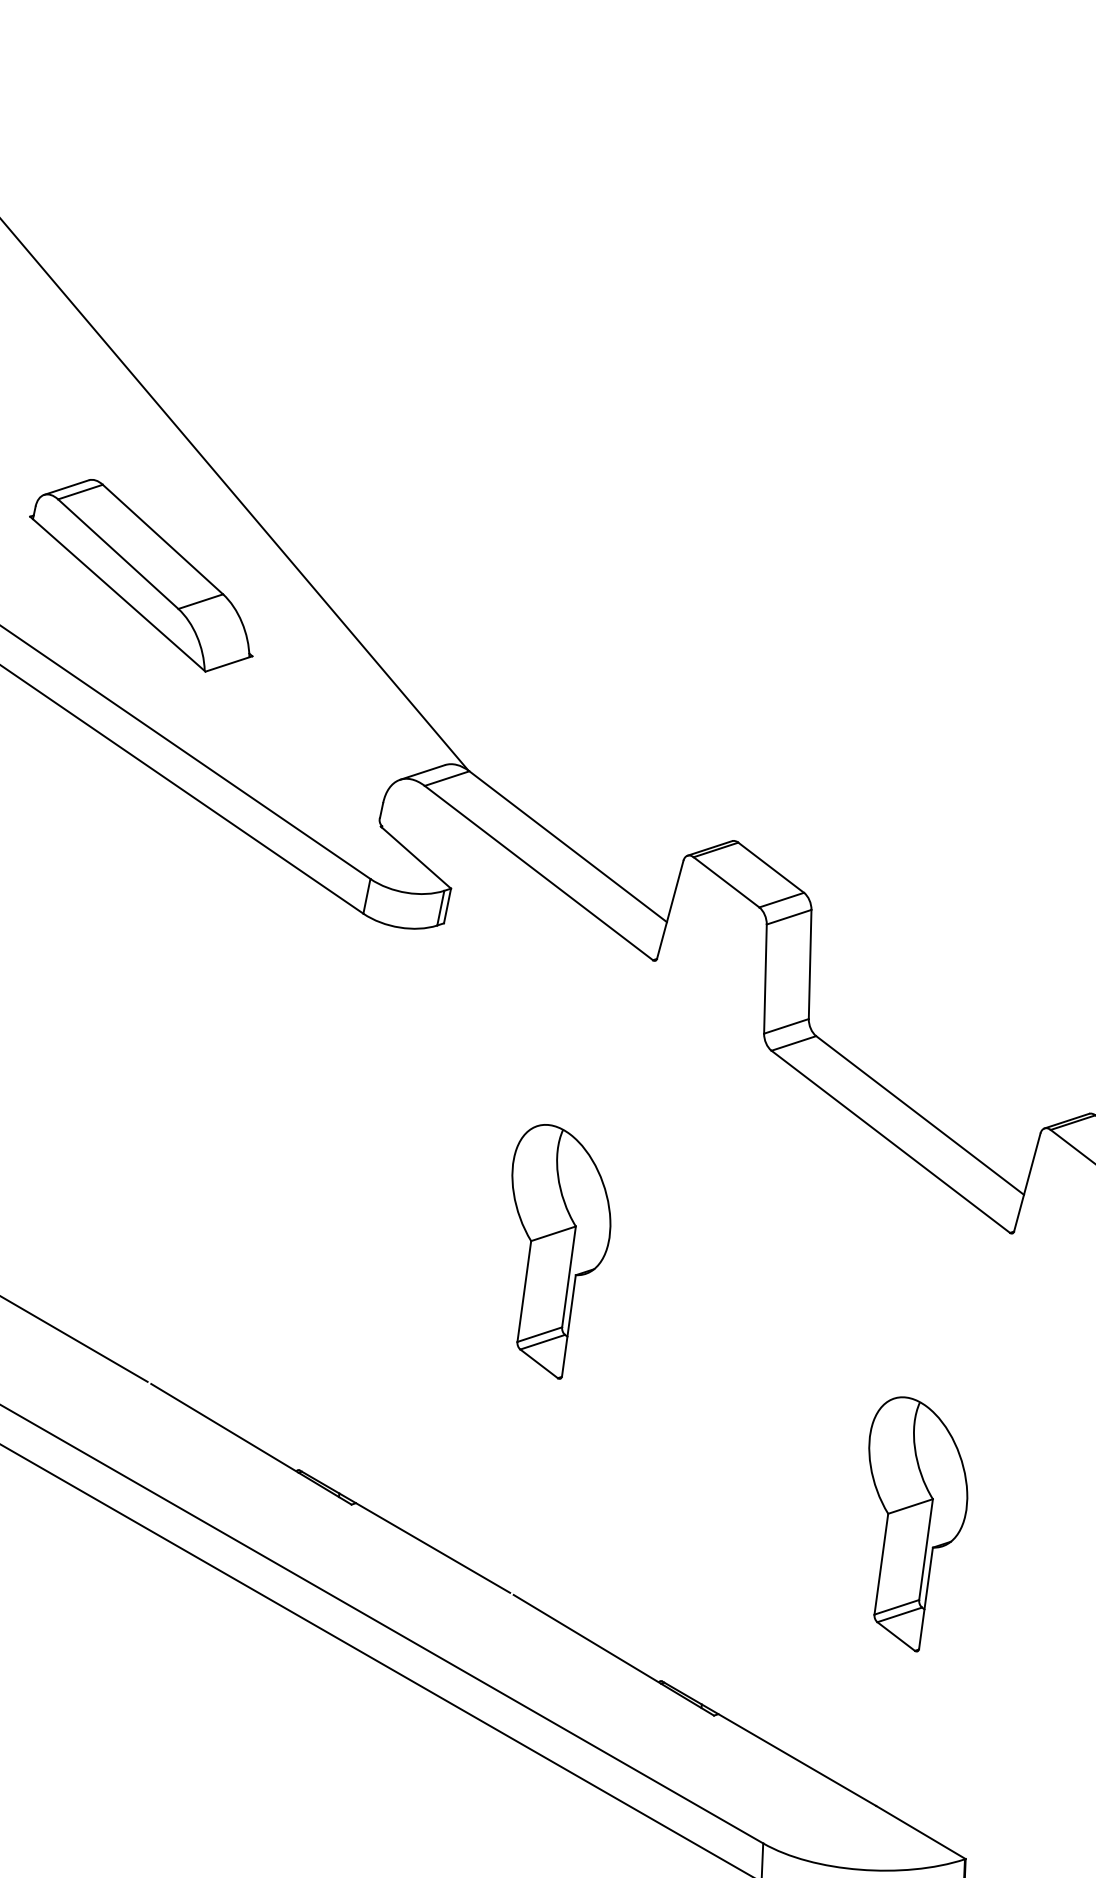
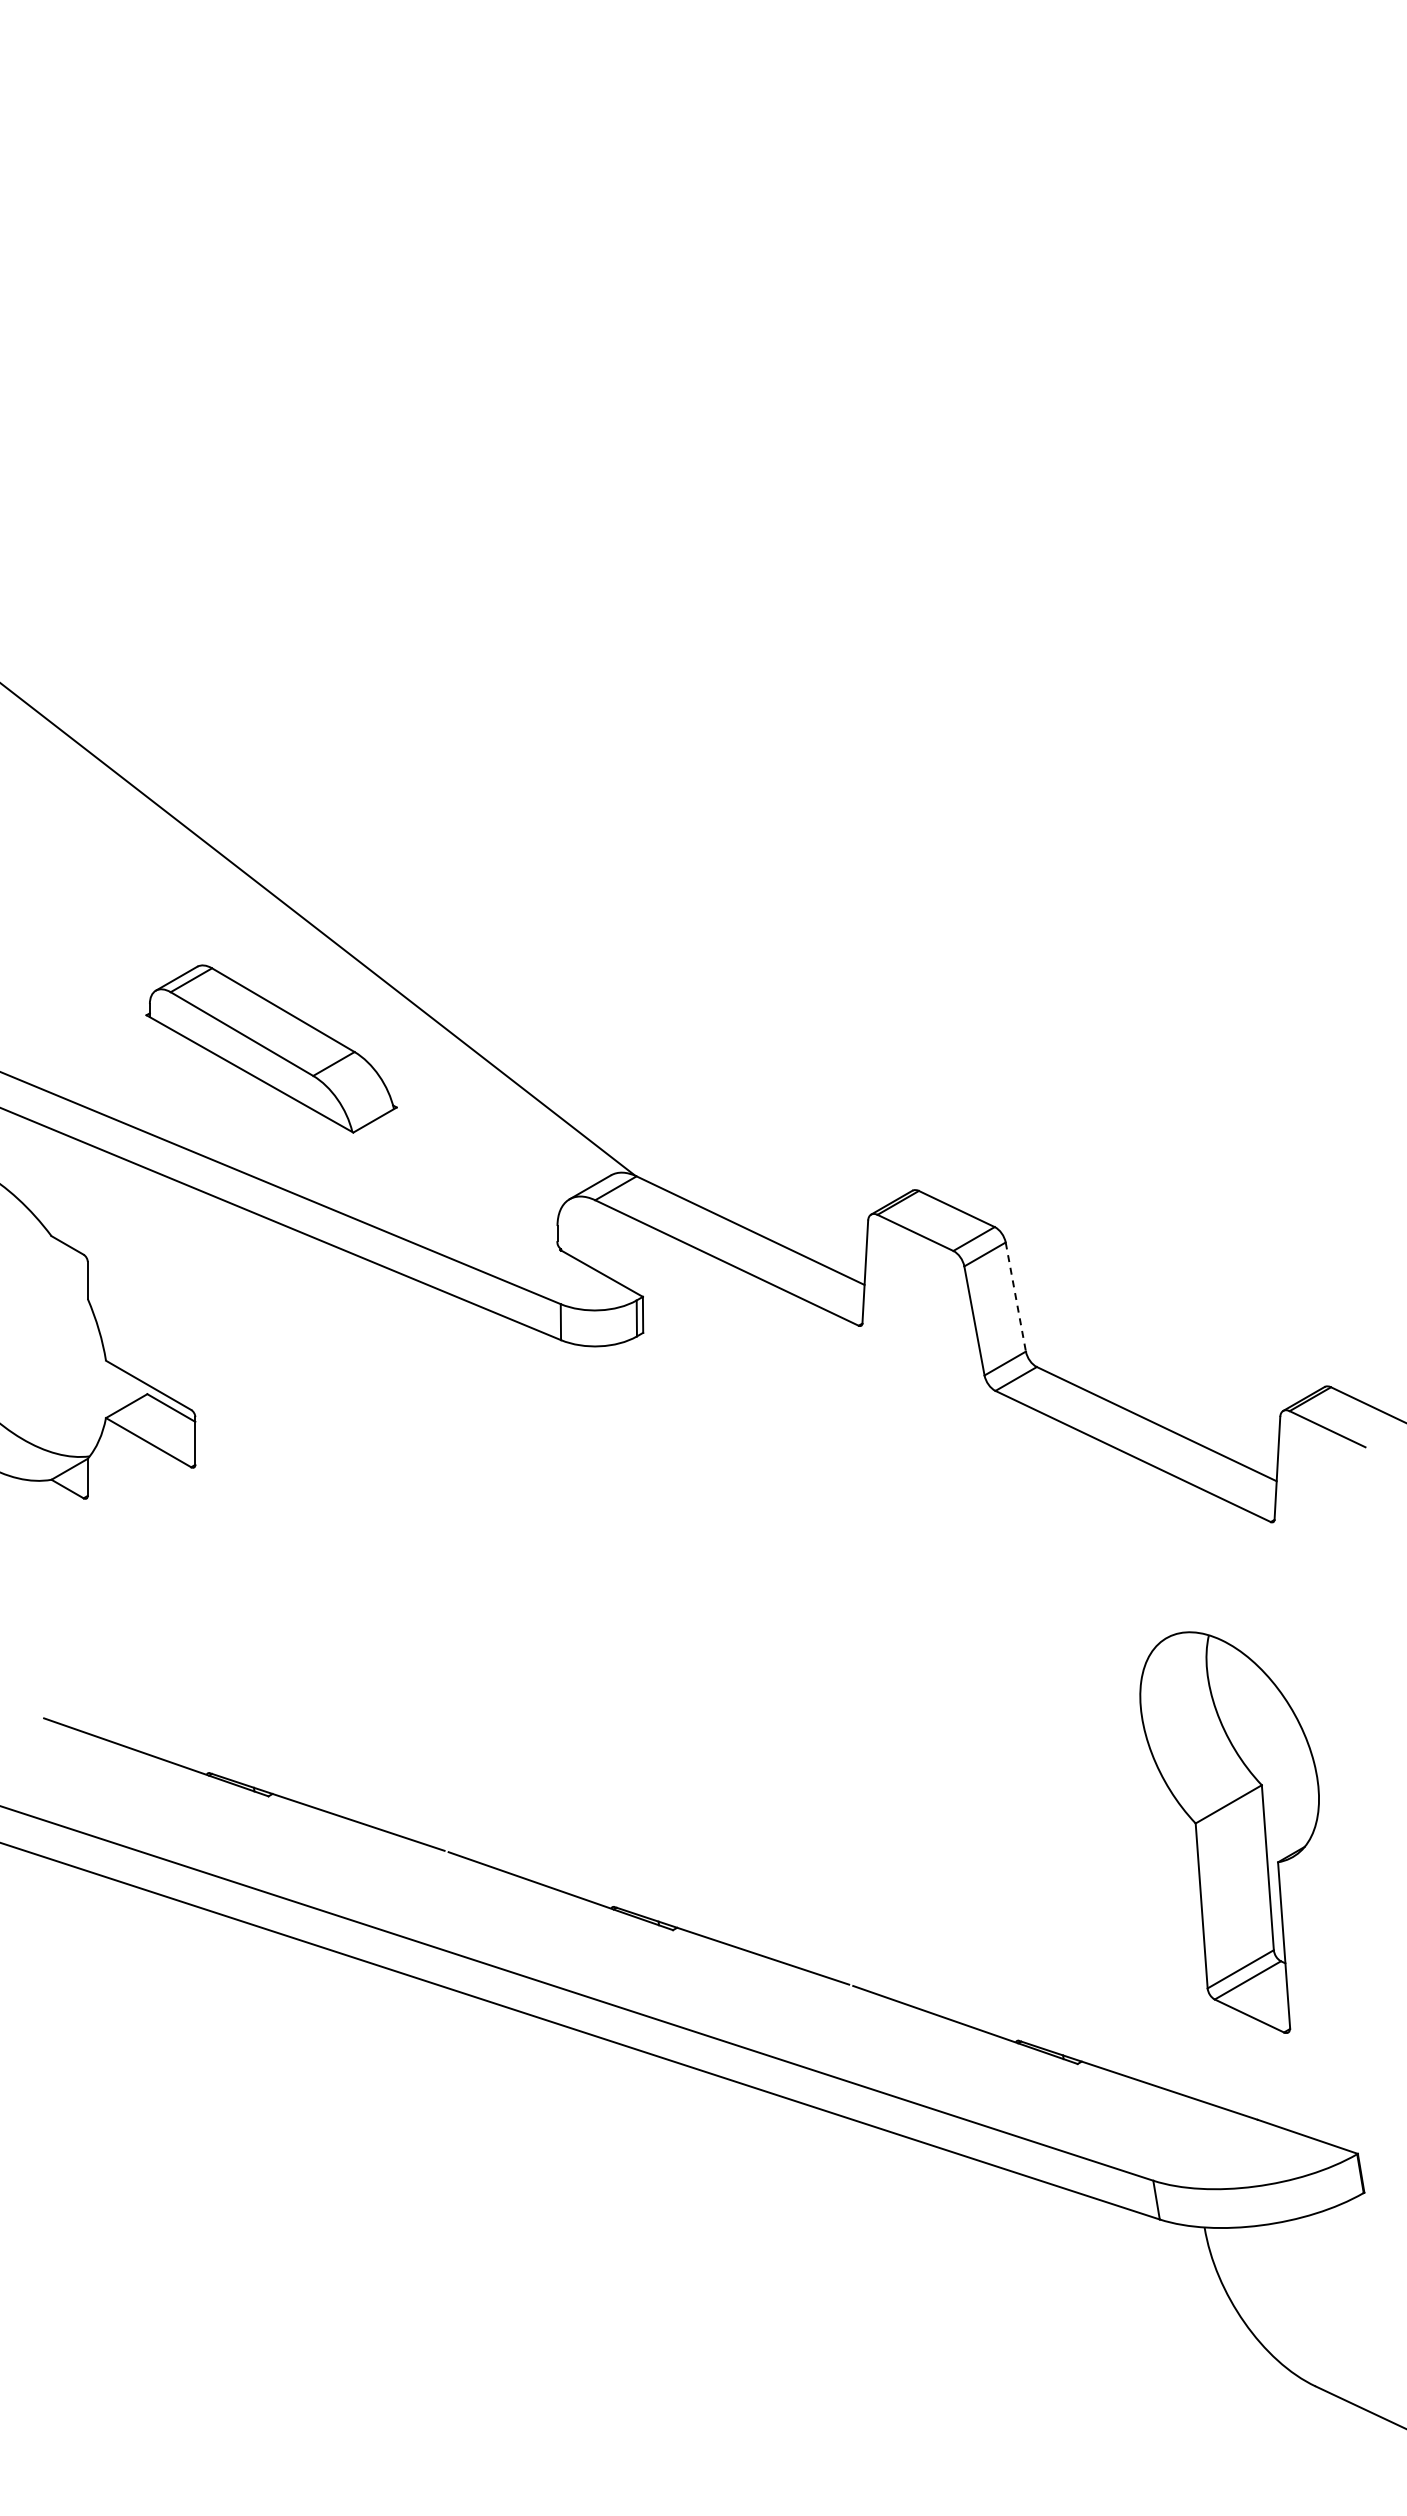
line: (809, 964) -> (1015, 1297), solid -> dashed
part: (550, 1251) -> (817, 1636), removed
part: (907, 1523) -> (1229, 1832), size x1.6

